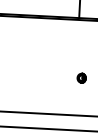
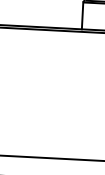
part: (81, 77) -> (84, 108), removed

